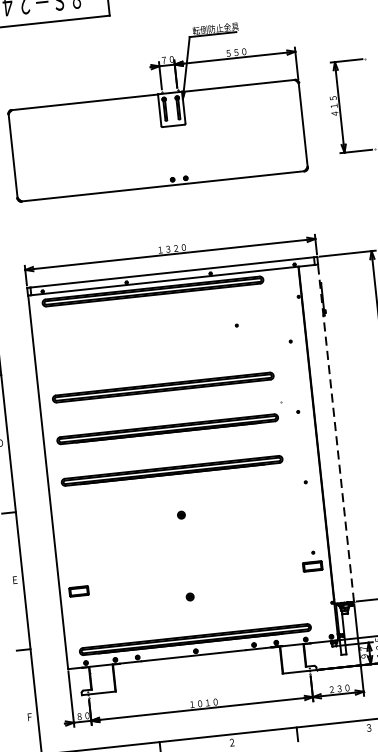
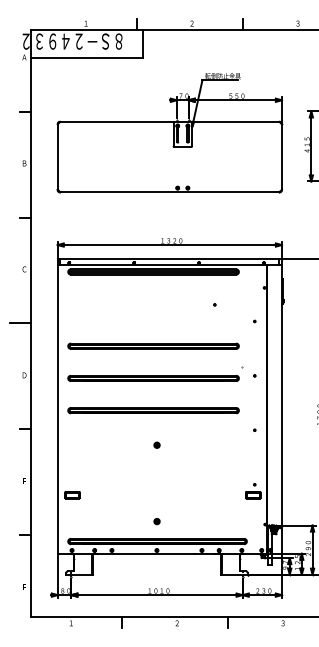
line: (335, 432) -> (281, 394), dashed -> solid
part: (189, 597) -> (156, 521), moved

